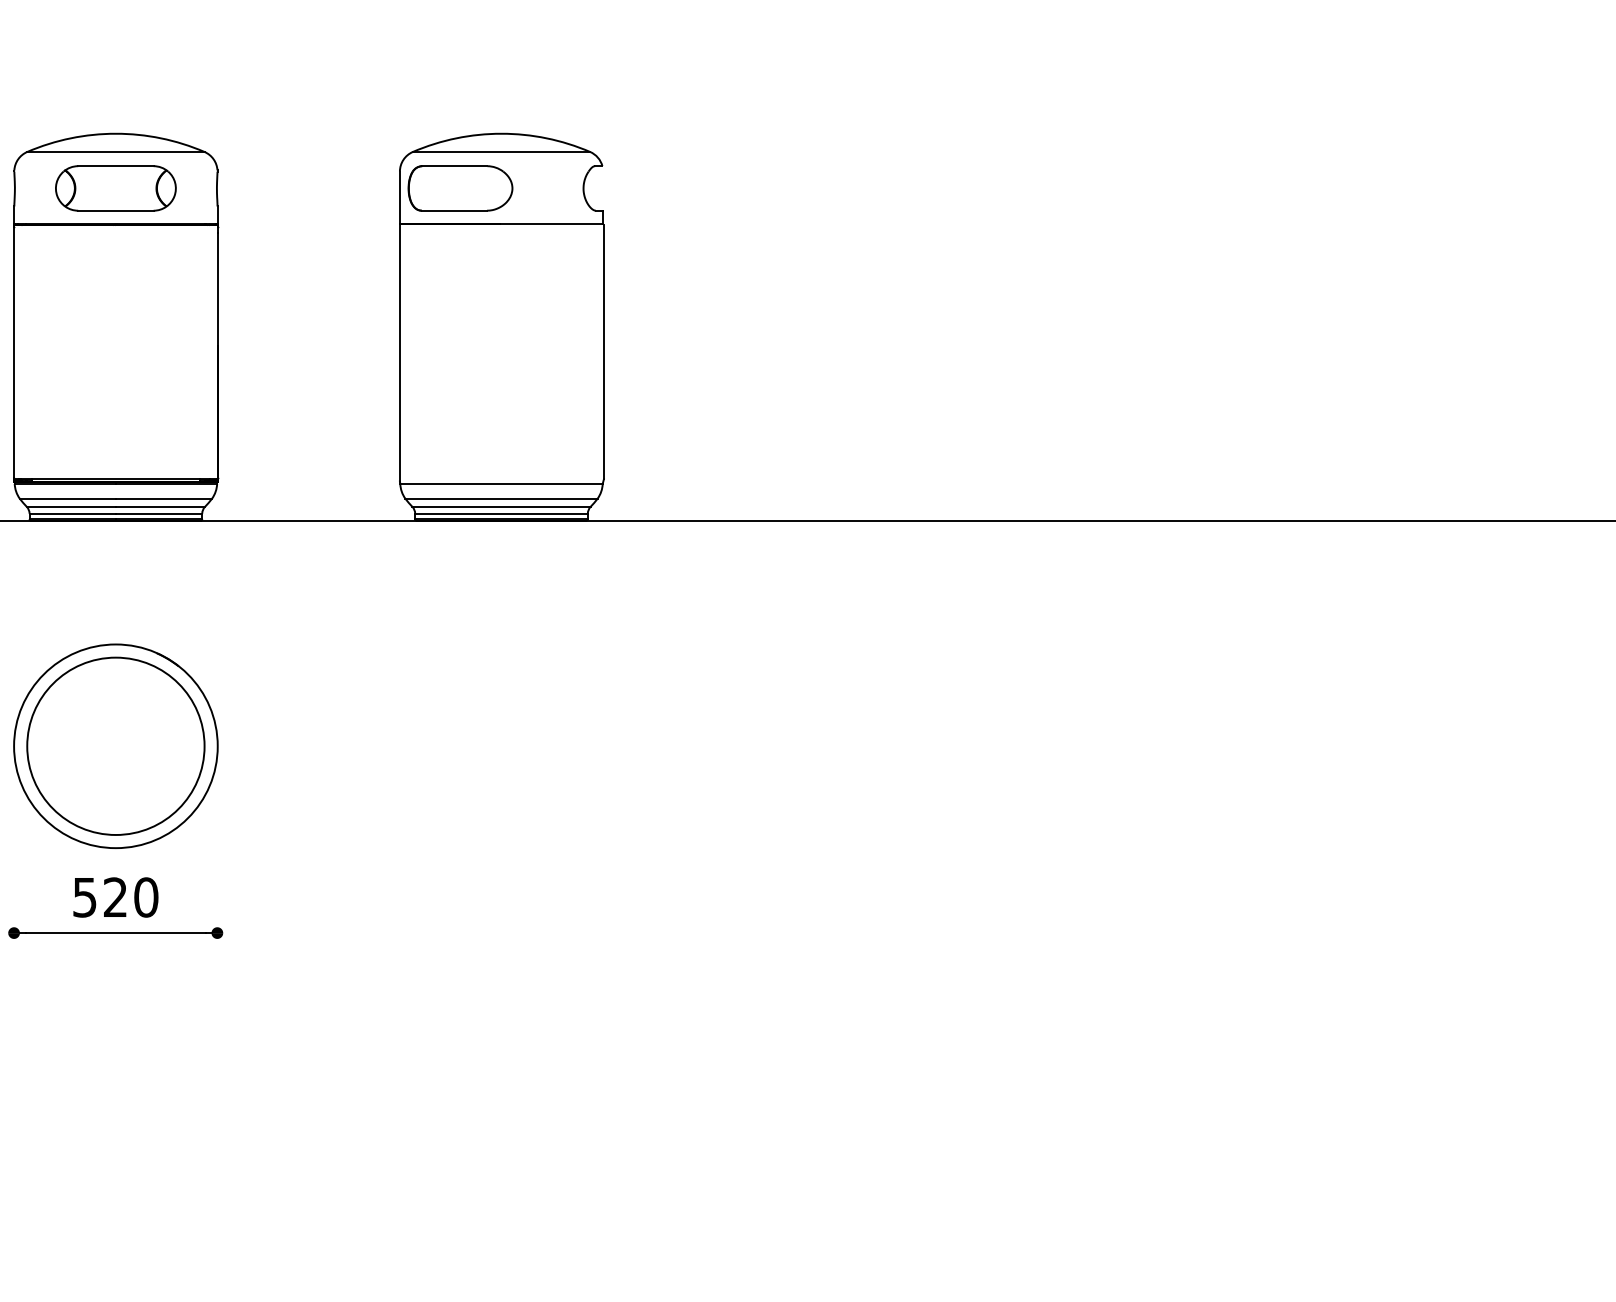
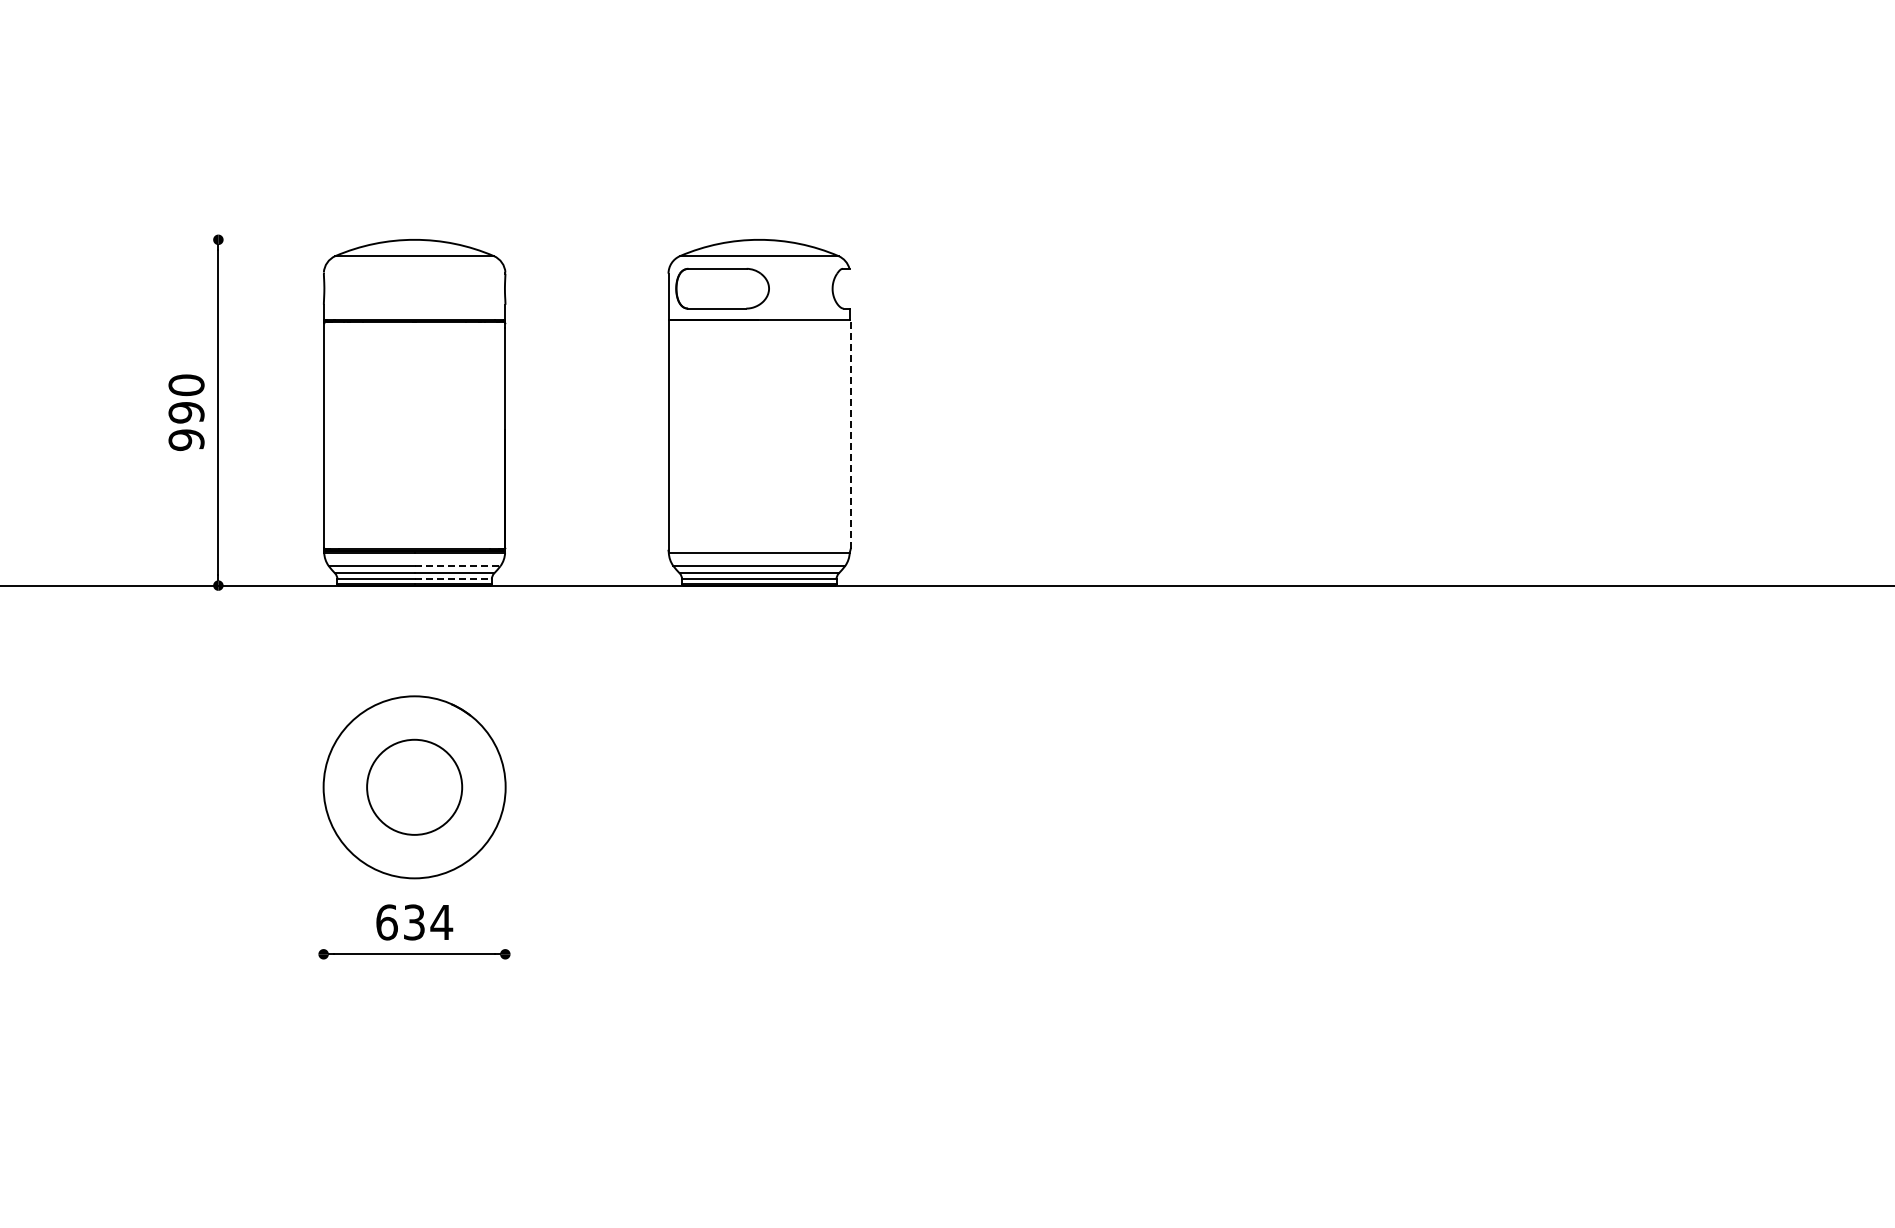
part: (115, 188) -> (414, 288), removed
line: (603, 352) -> (850, 435), solid -> dashed
line: (163, 499) -> (457, 566), solid -> dashed
line: (159, 513) -> (453, 579), solid -> dashed
circle: (115, 746) -> (414, 787), size x0.6
text: (115, 897) -> (414, 922), 520 -> 634

